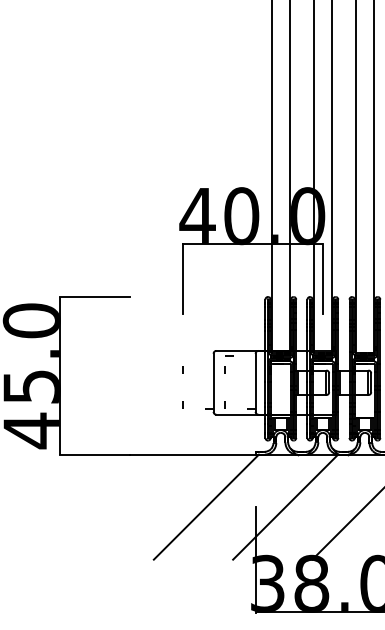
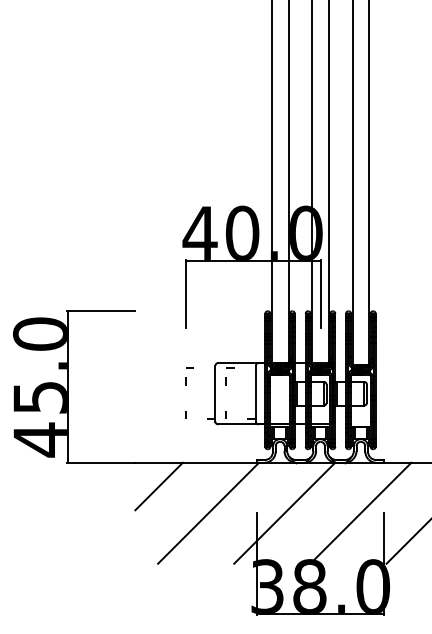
line: (186, 355) -> (189, 367), added
line: (154, 479) -> (158, 486), added

